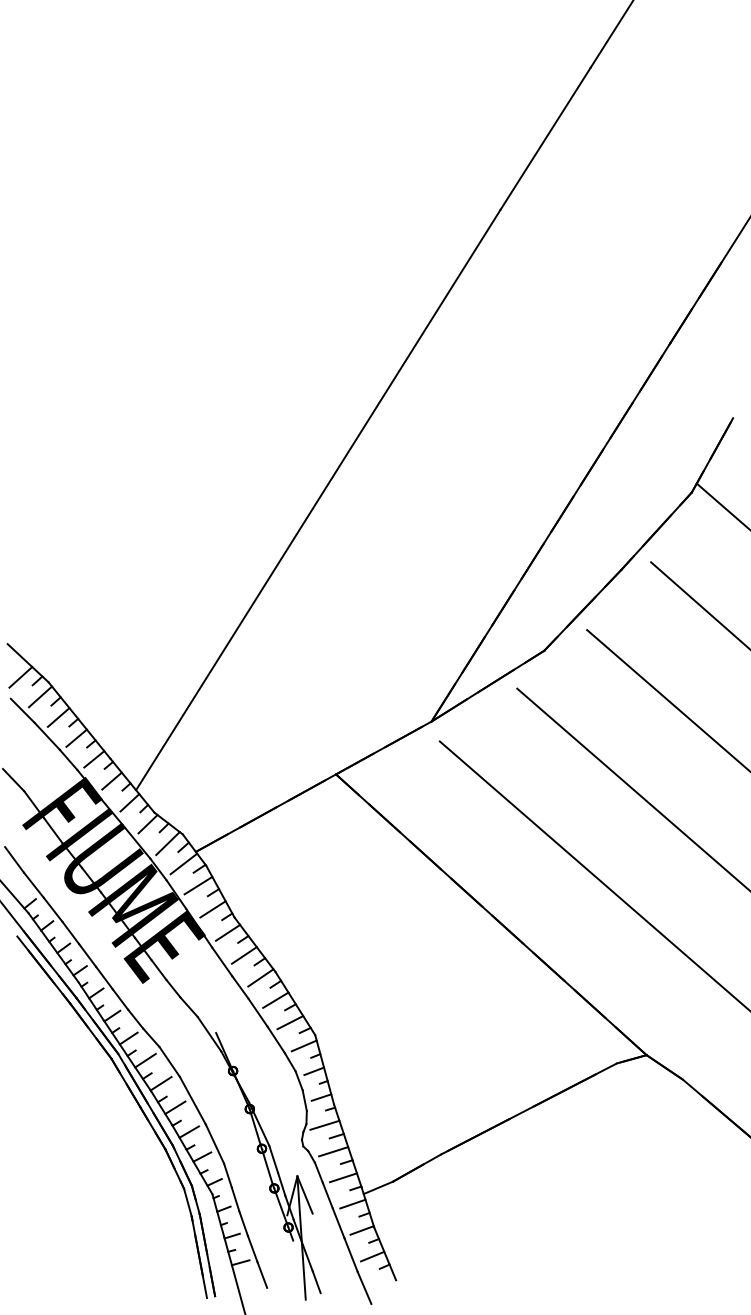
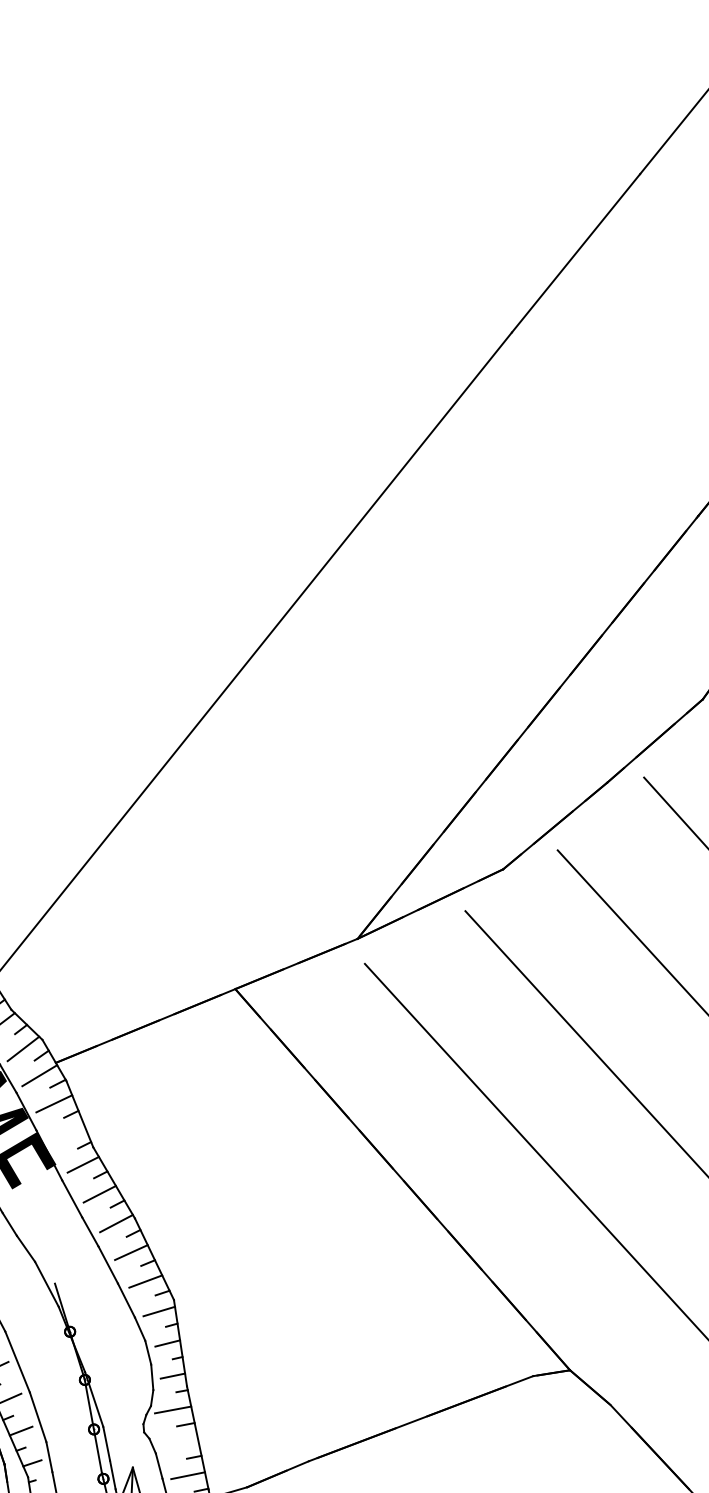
line: (212, 909) -> (67, 1134), removed
line: (333, 1151) -> (179, 1442), removed

